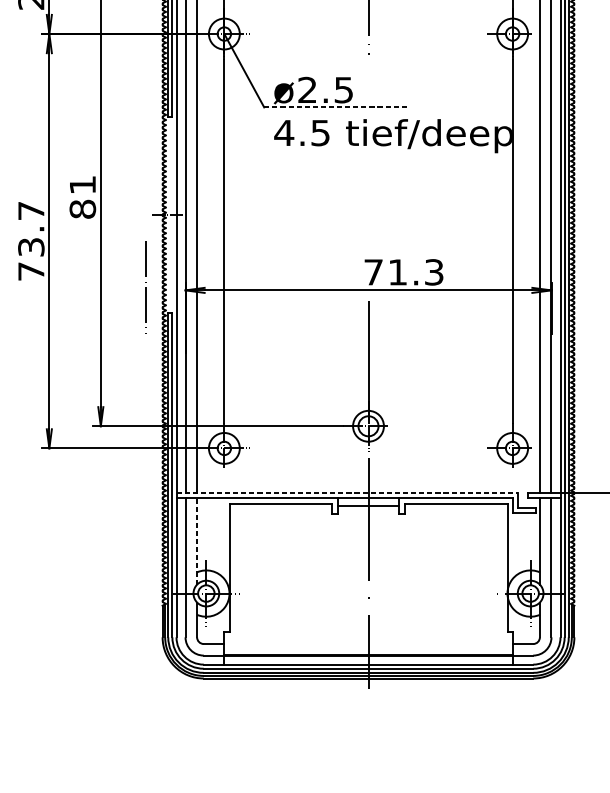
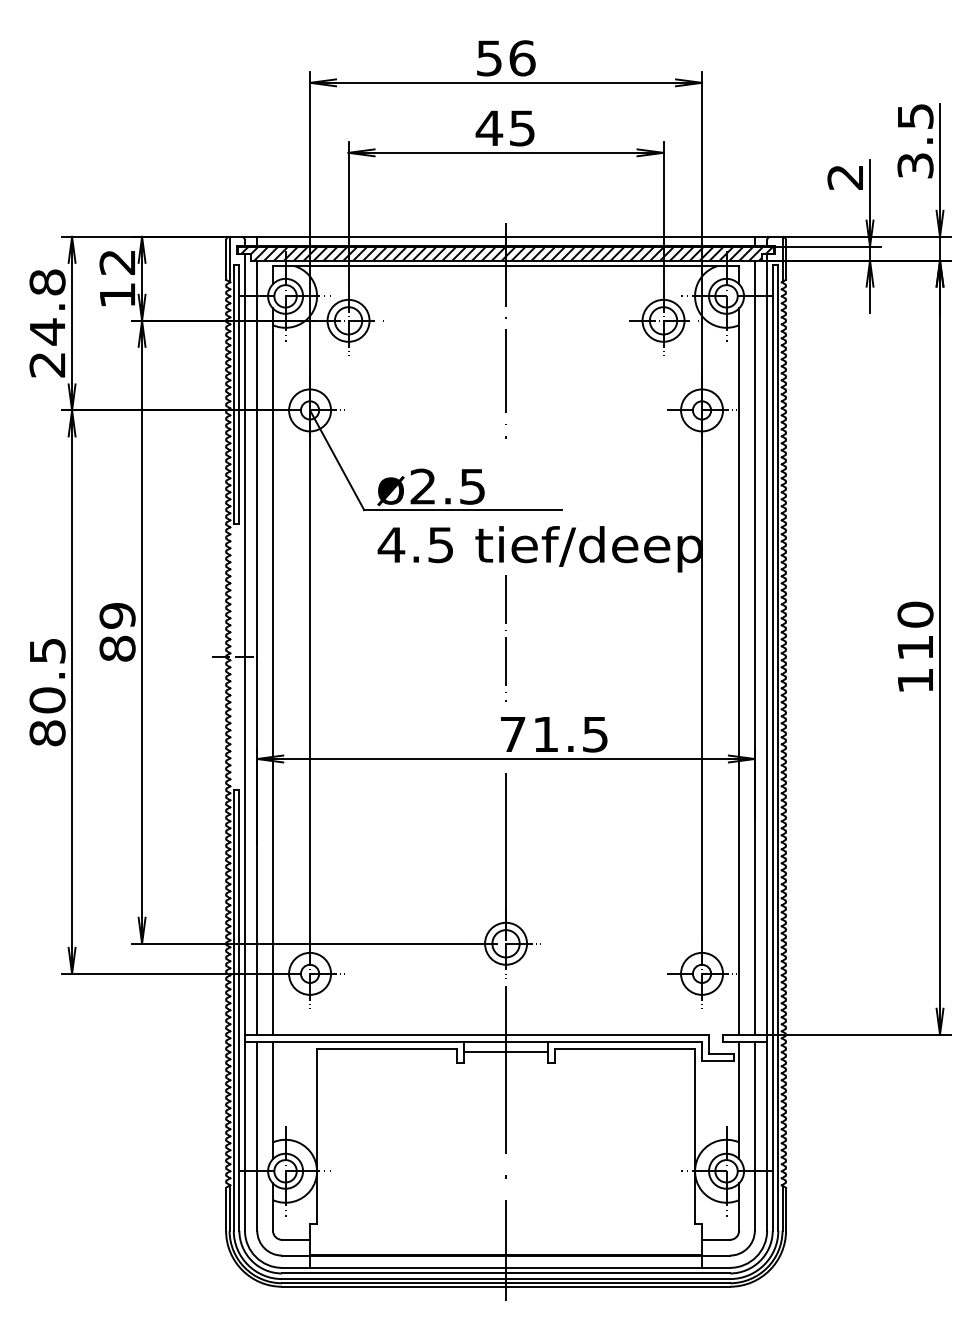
line: (337, 107) -> (463, 510), dashed -> solid
text: (82, 184) -> (117, 615), 81 -> 89
text: (31, 241) -> (47, 692), 73.7 -> 80.5
text: (434, 271) -> (595, 733), 71.3 -> 71.5
line: (146, 287) -> (505, 638), moved
line: (347, 492) -> (477, 1034), dashed -> solid
line: (196, 541) -> (272, 1100), dashed -> solid

